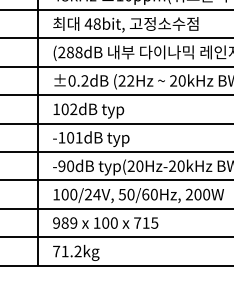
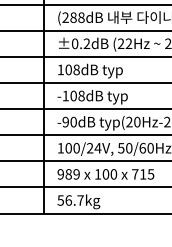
text: (73, 109) -> (76, 70), 102dB -> 108dB
text: (78, 137) -> (80, 95), -101dB -> -108dB
text: (67, 251) -> (70, 200), 71.2kg -> 56.7kg

